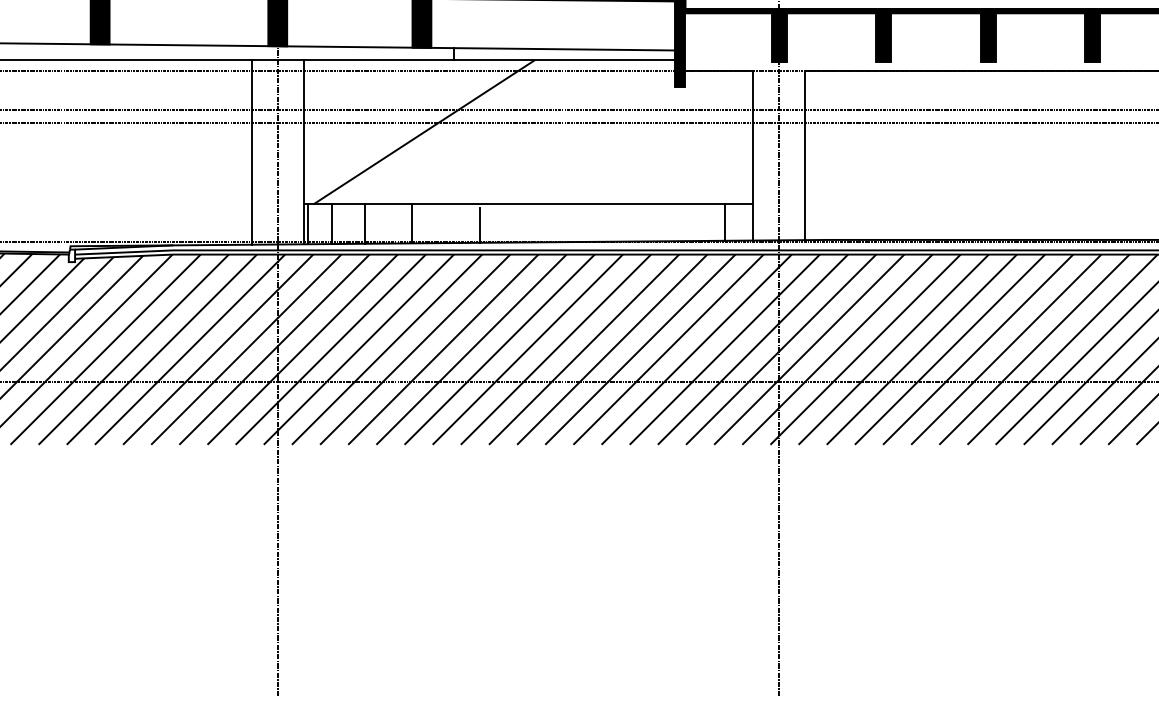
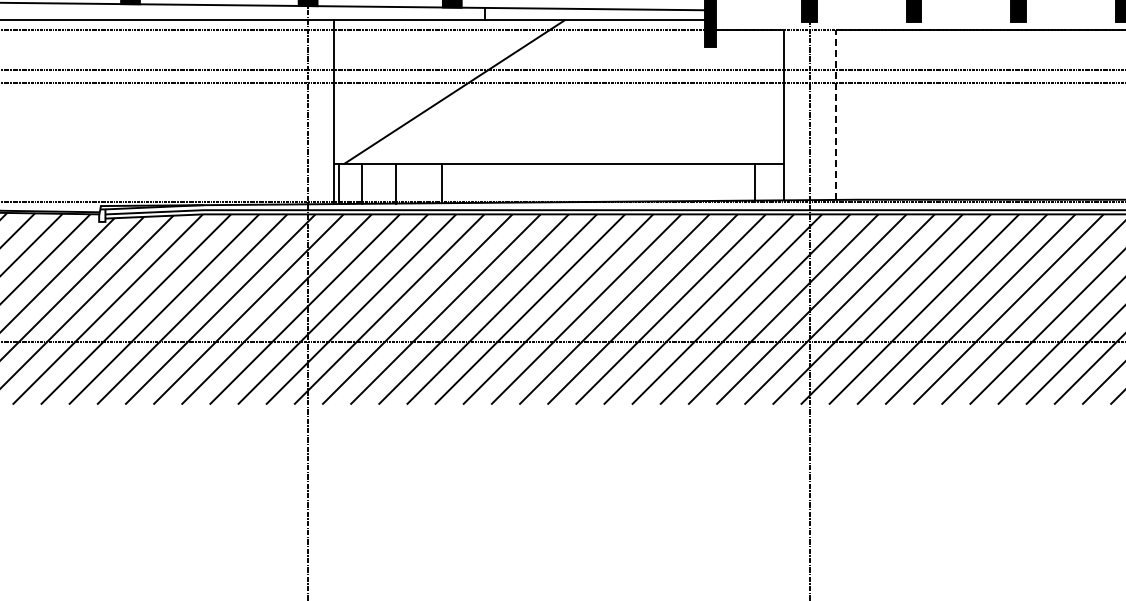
line: (251, 152) -> (281, 112), removed
line: (805, 155) -> (835, 115), solid -> dashed
line: (480, 224) -> (510, 184), removed

